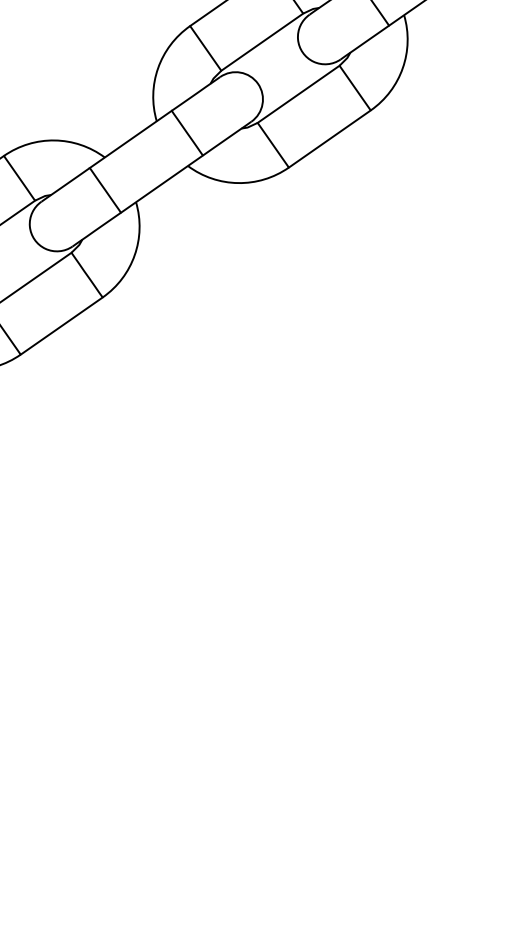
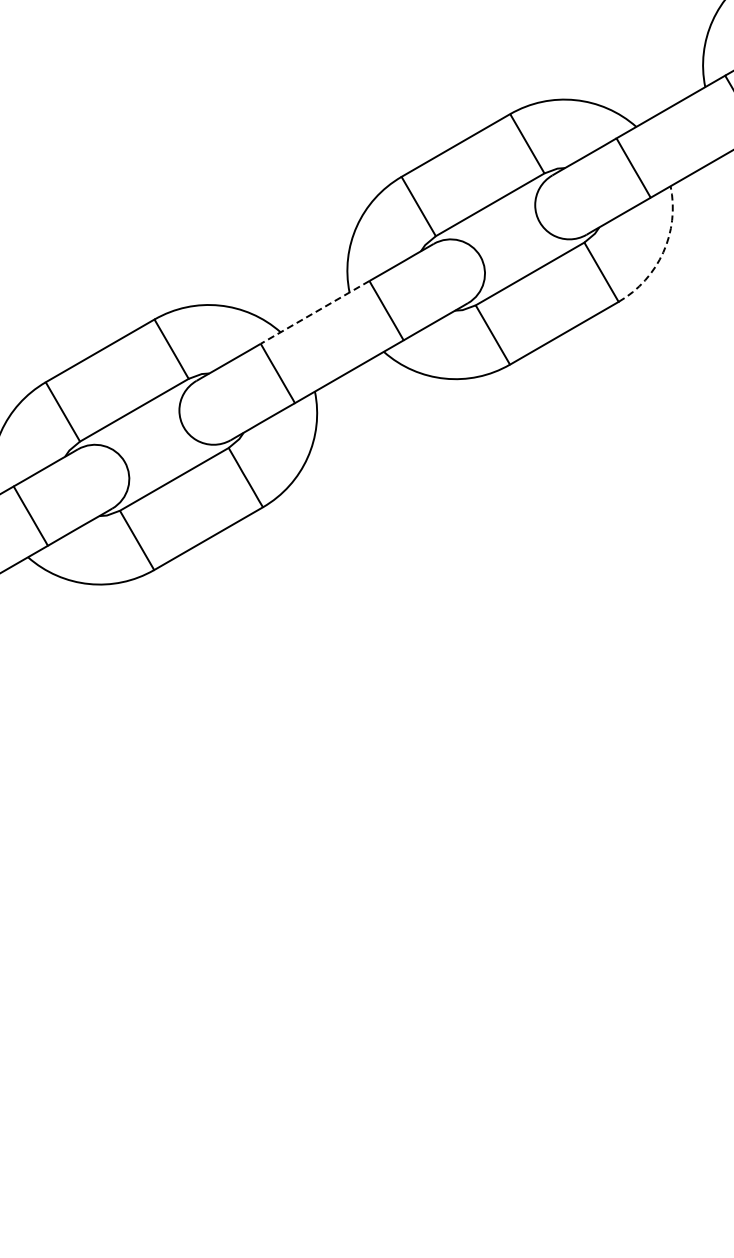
arc: (402, 68) -> (663, 252), solid -> dashed
line: (131, 139) -> (315, 312), solid -> dashed

